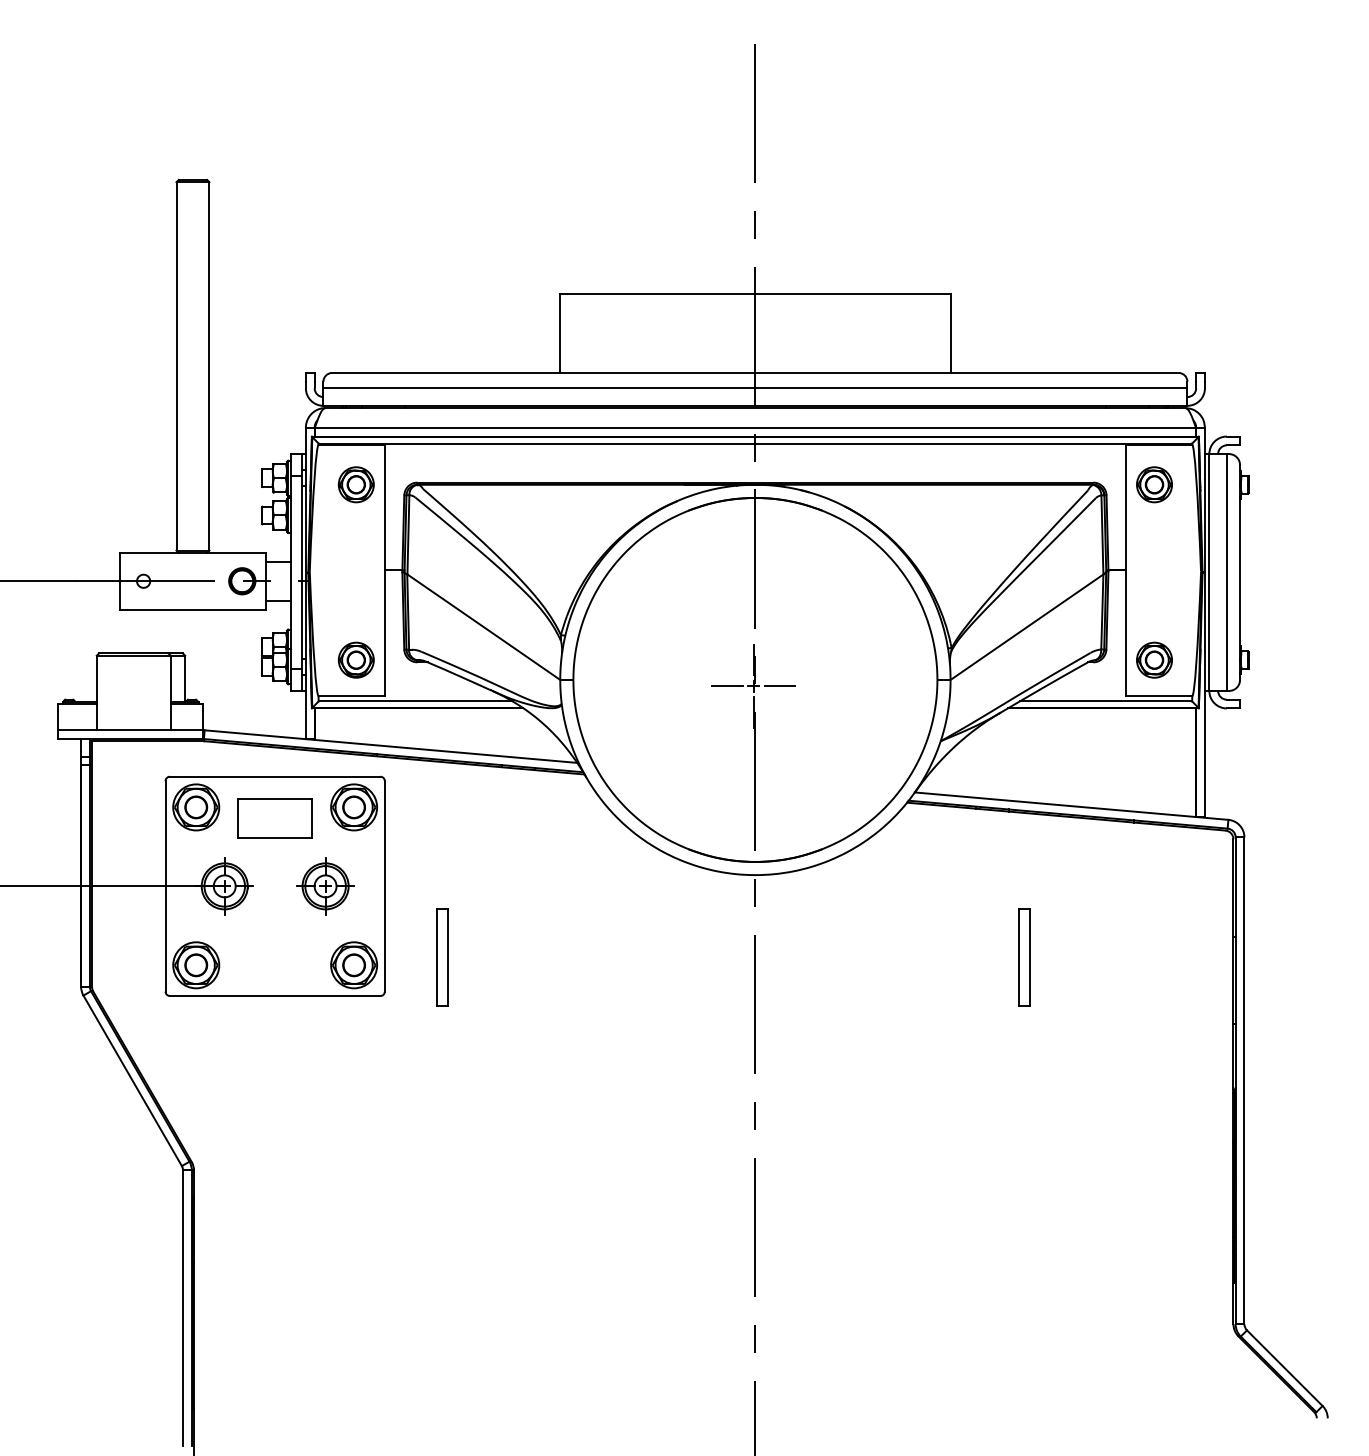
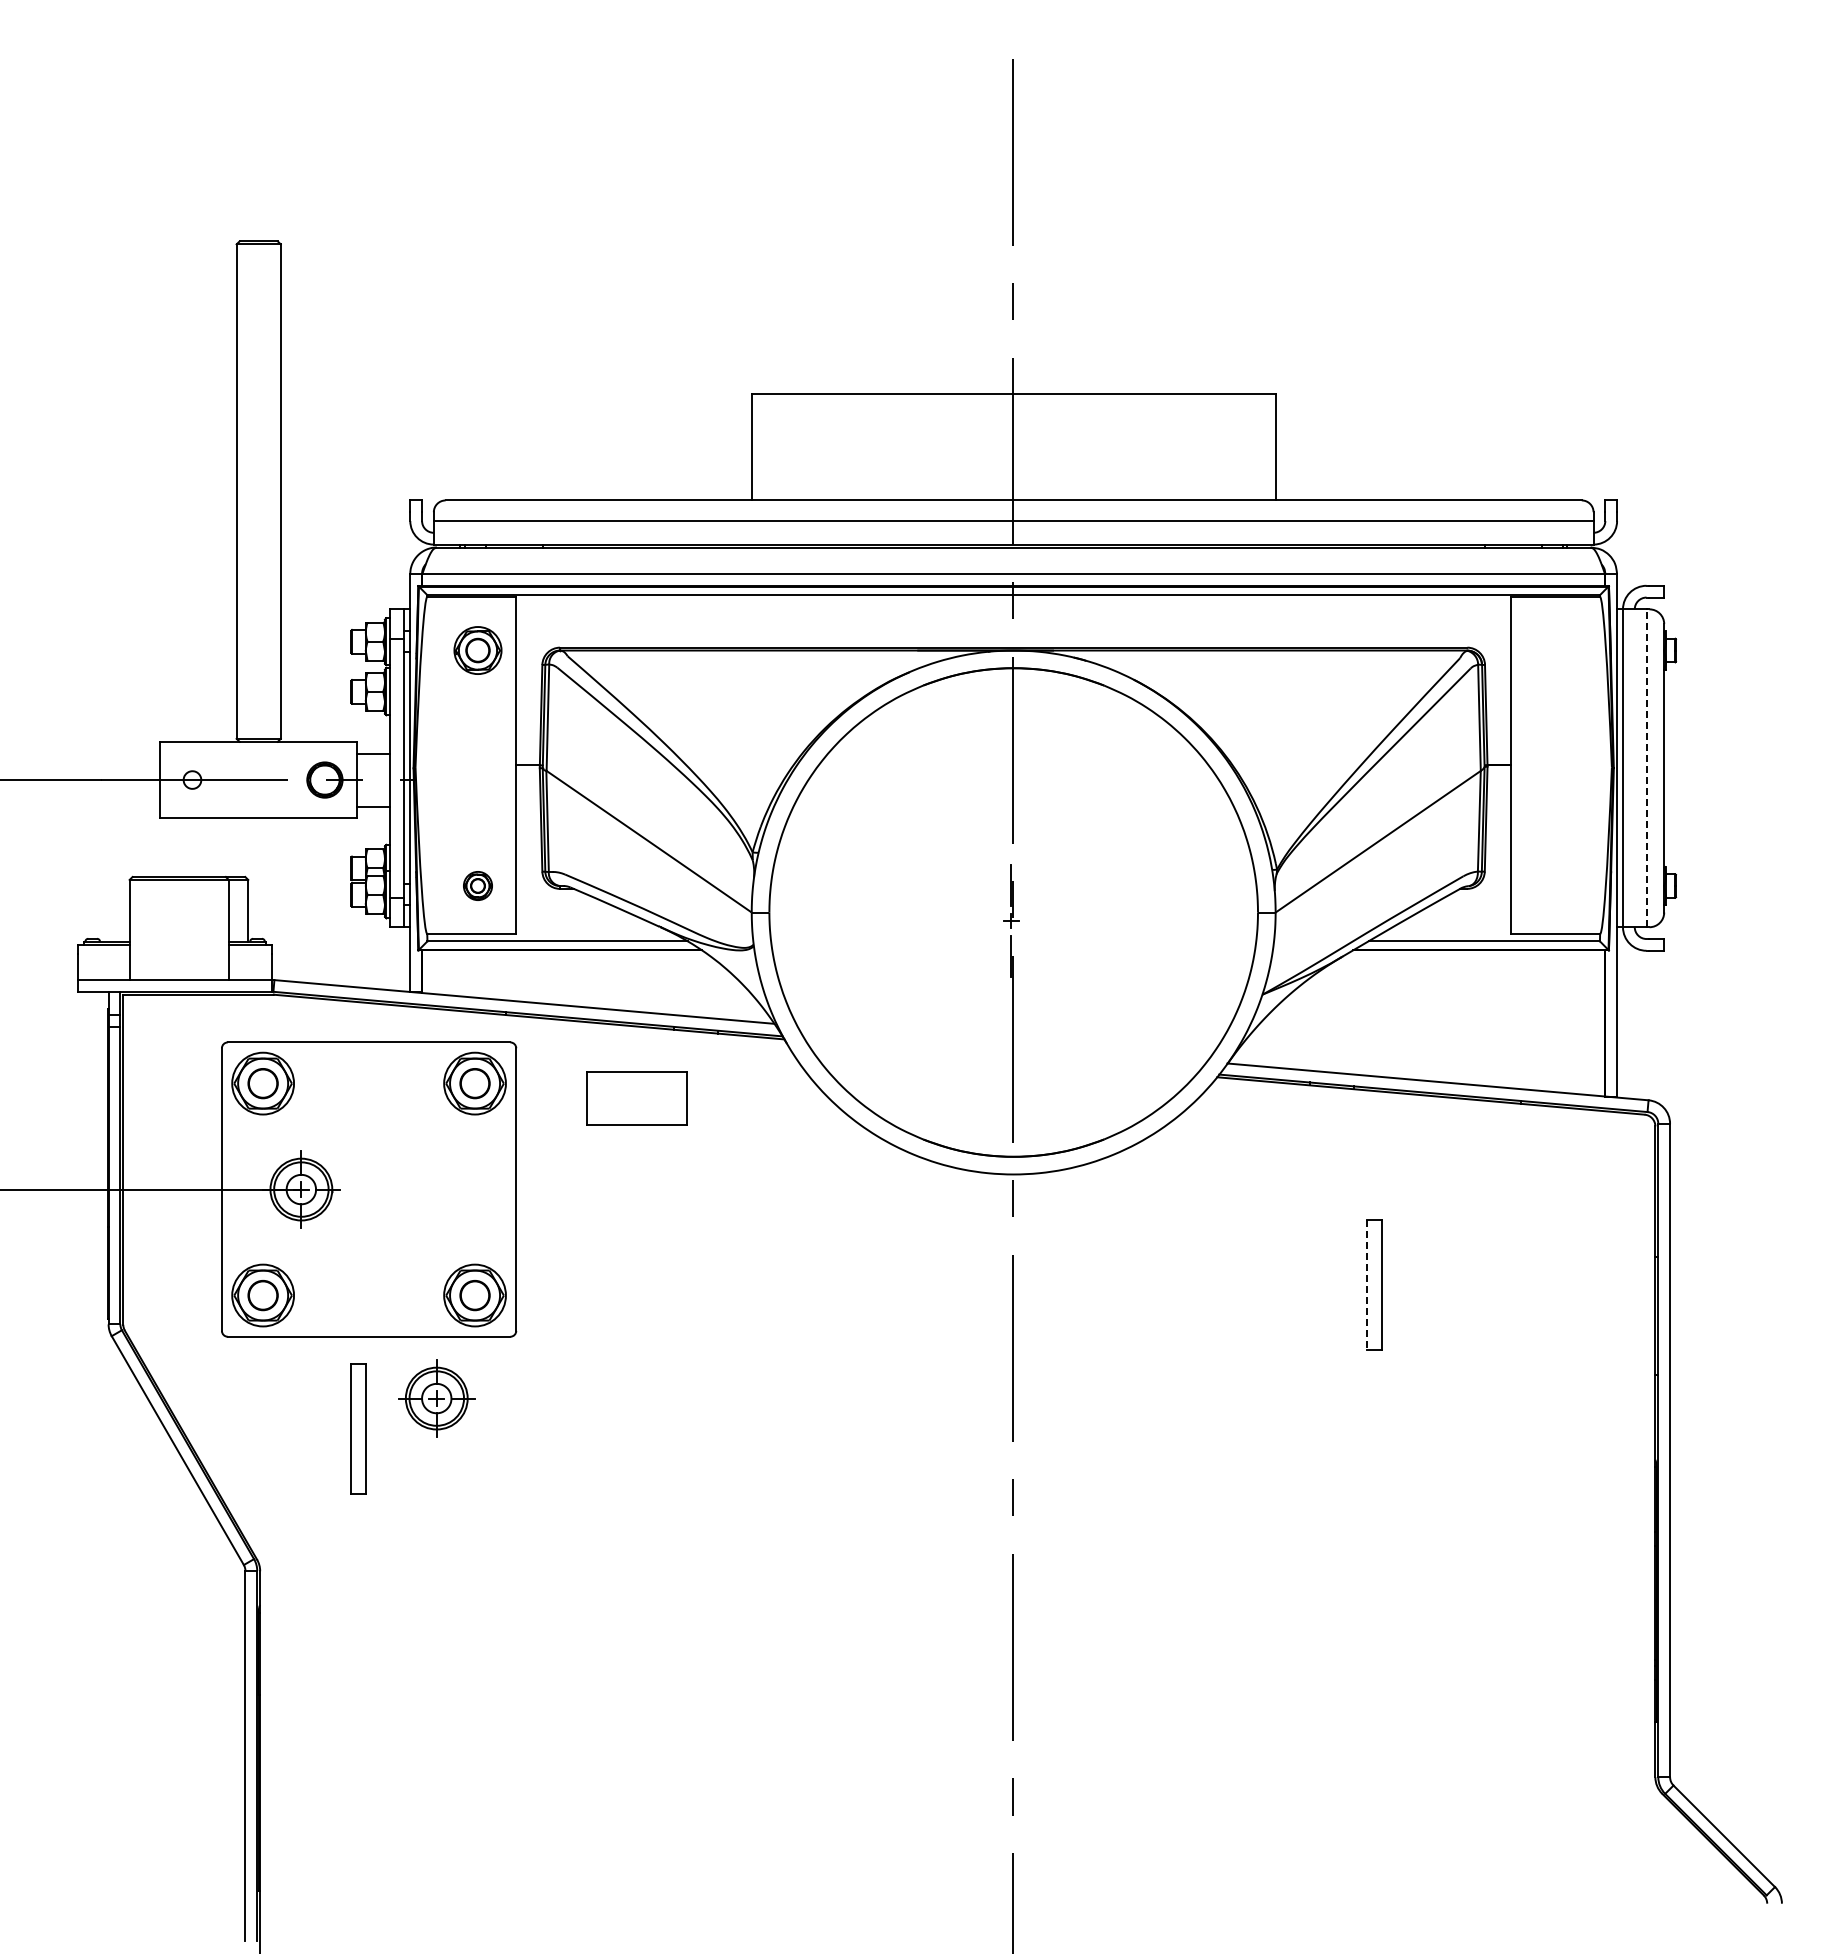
part: (1154, 484) -> (1549, 650), removed
line: (1226, 572) -> (1646, 768), solid -> dashed
part: (355, 659) -> (477, 885), size x0.6
part: (1154, 659) -> (1549, 885), removed
line: (726, 686) -> (975, 921), removed
line: (779, 686) -> (1046, 921), removed
part: (274, 818) -> (636, 1098), moved
part: (325, 886) -> (436, 1398), moved
part: (443, 957) -> (358, 1428), moved
line: (1018, 957) -> (1366, 1284), solid -> dashed

